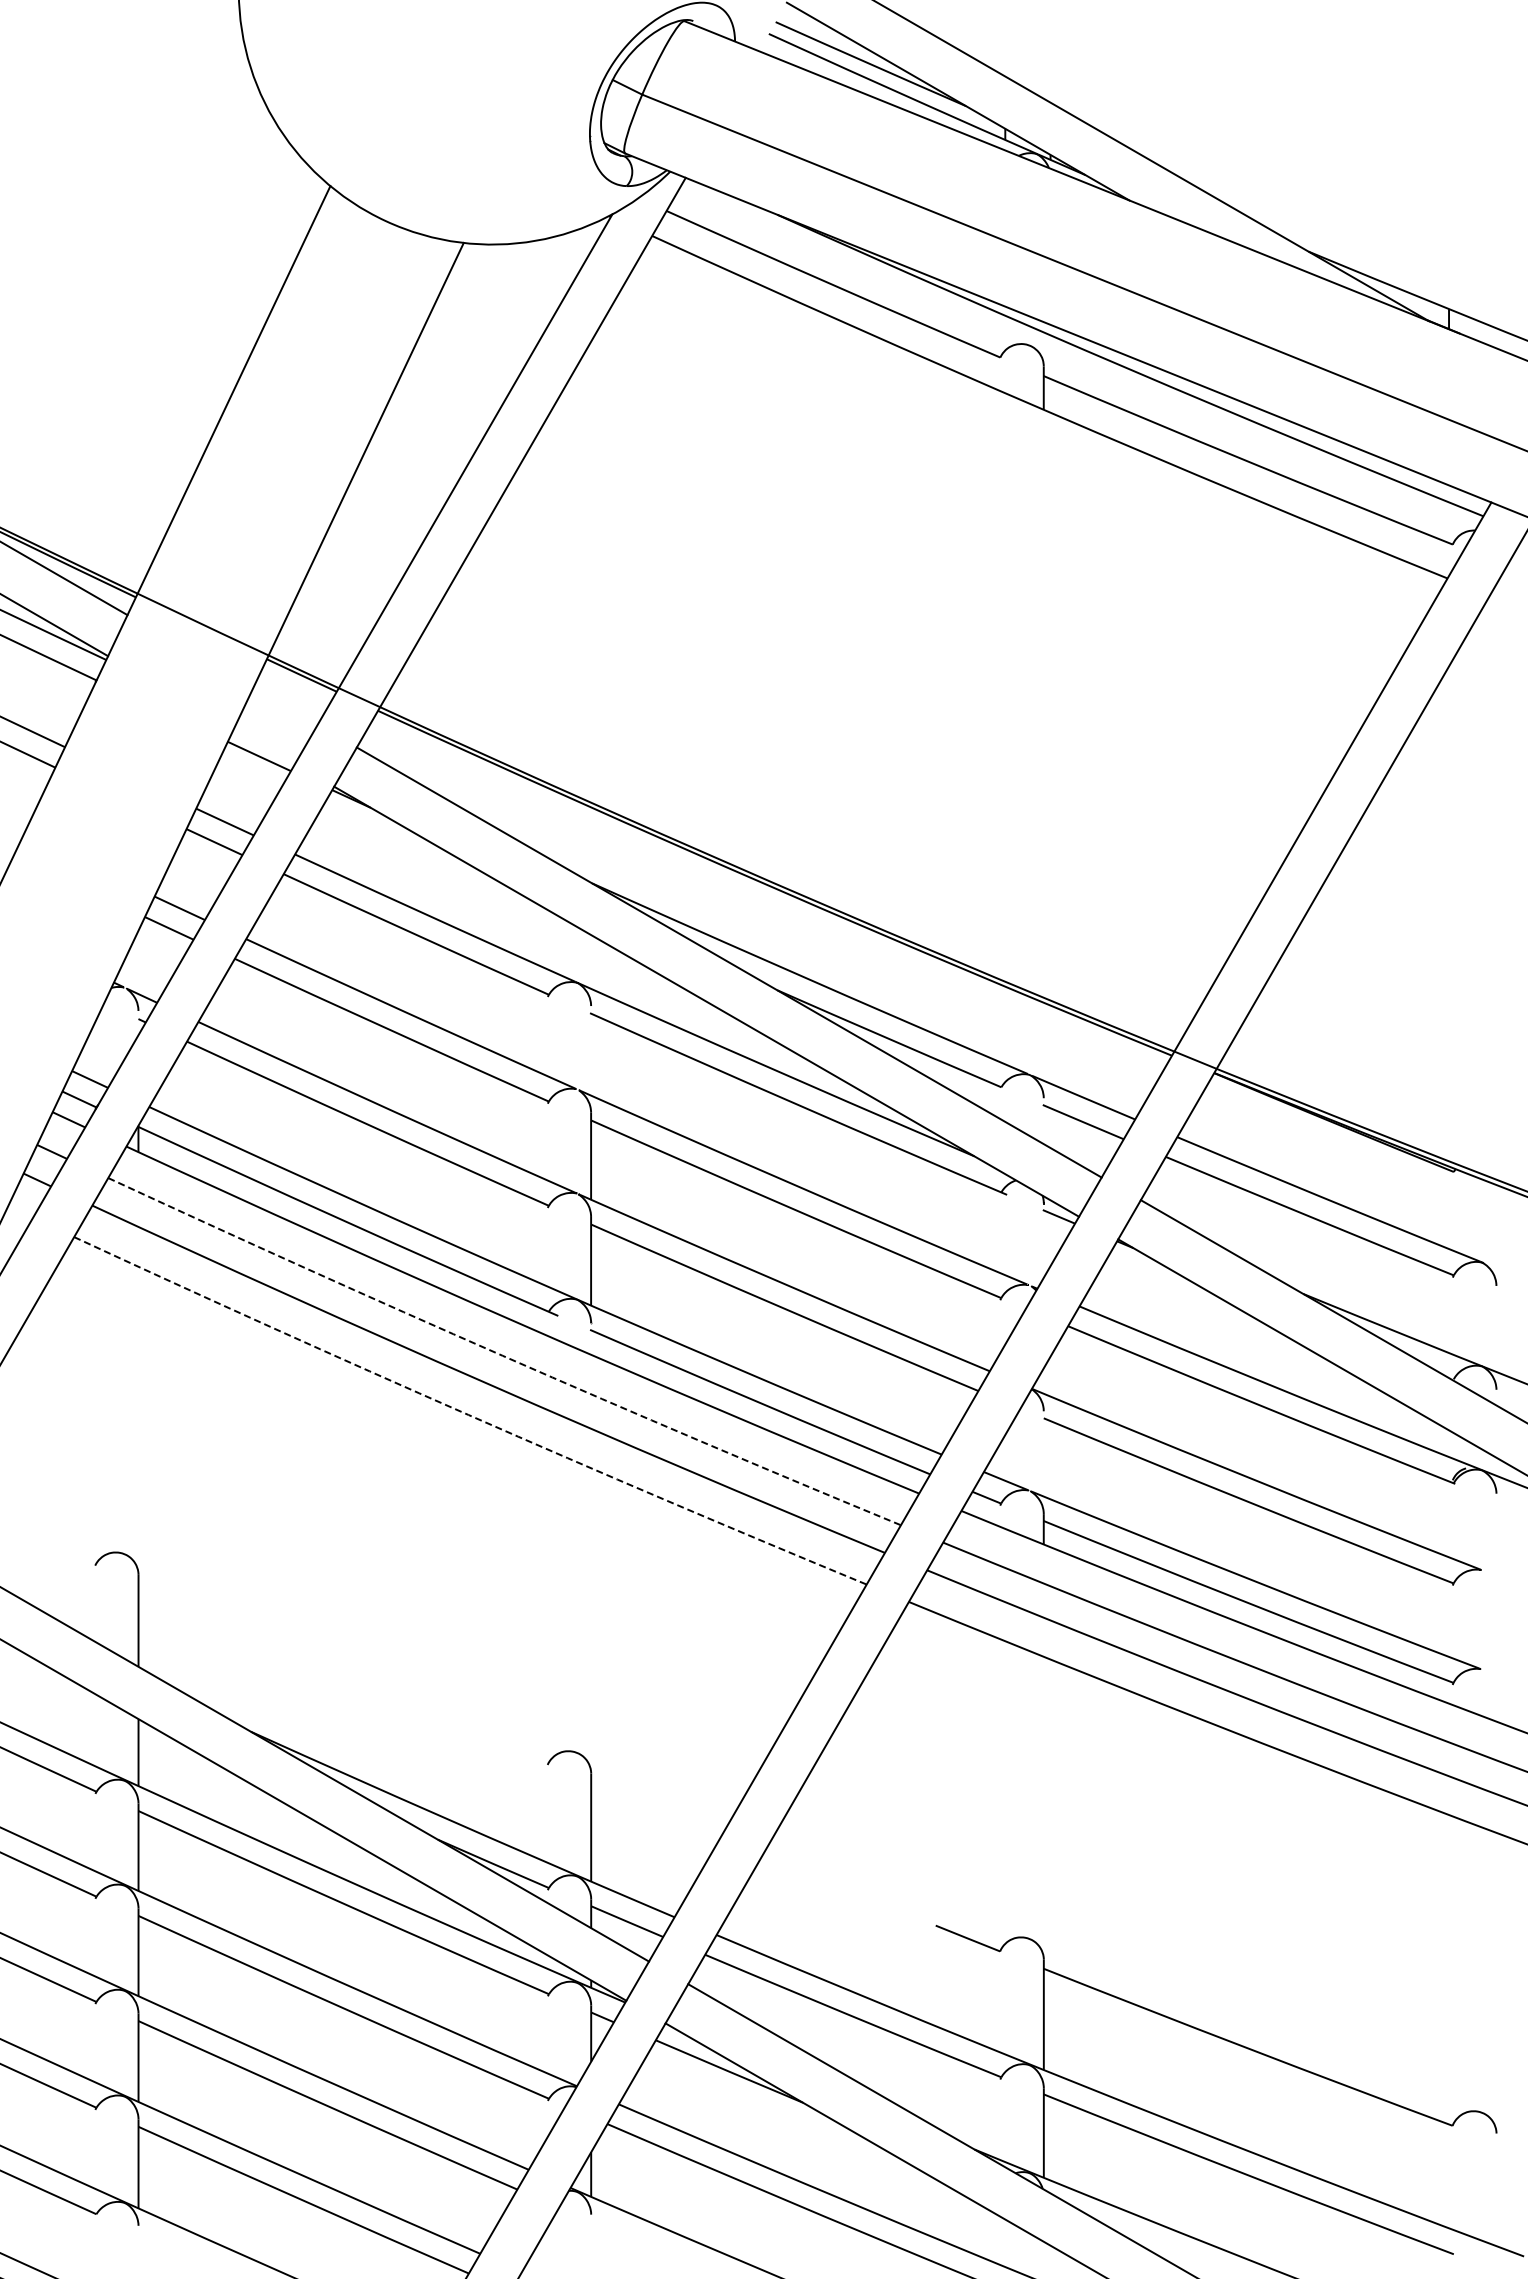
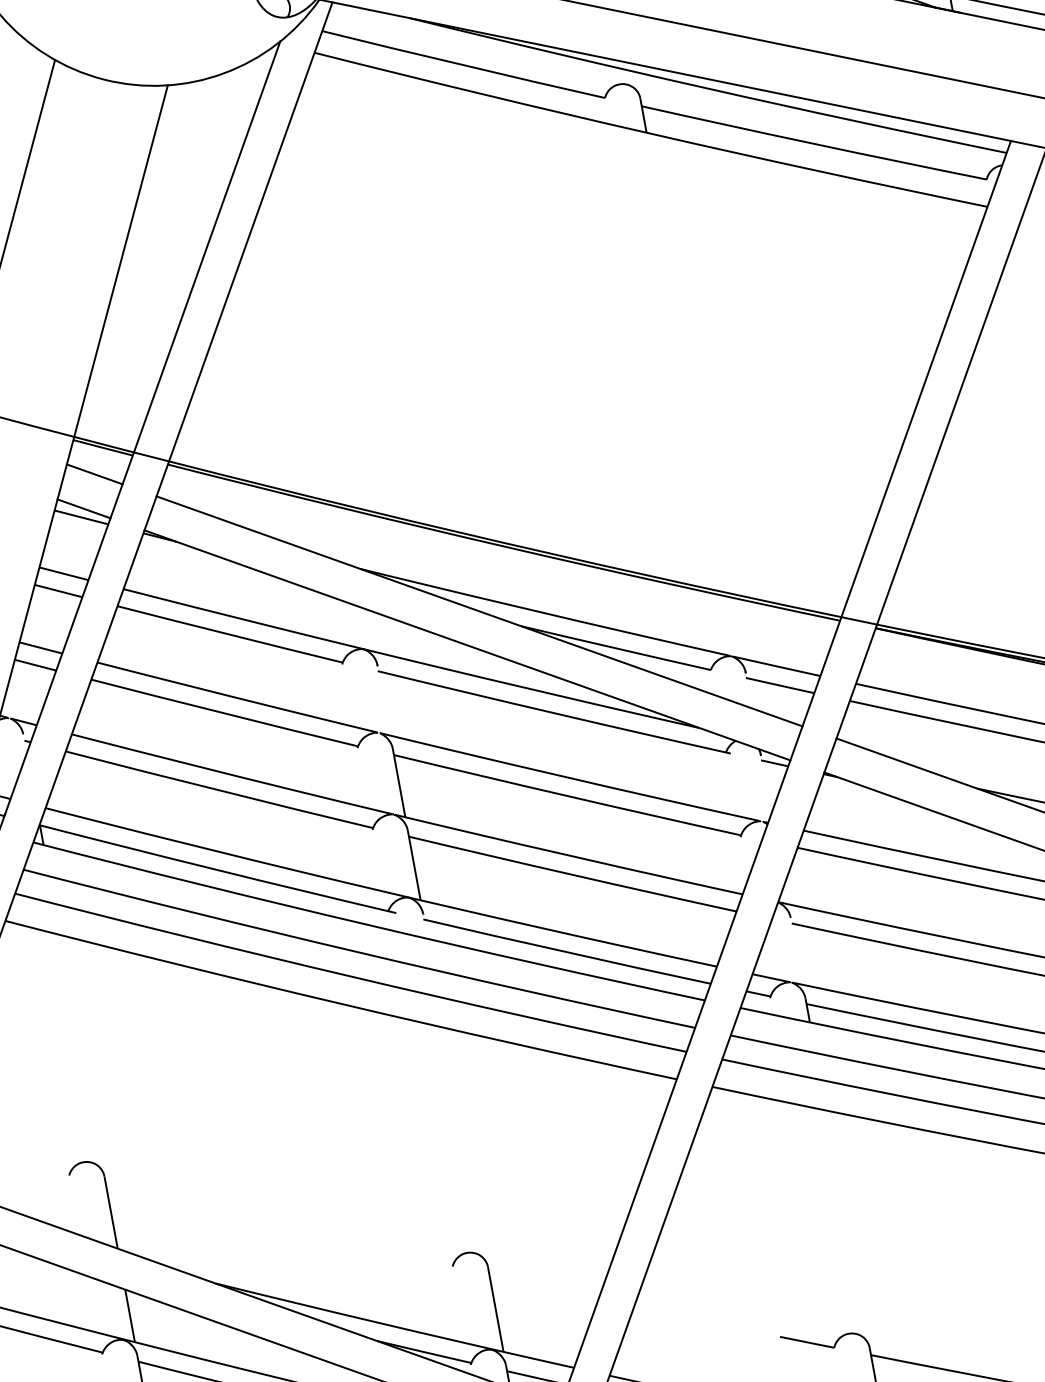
line: (285, 705) -> (94, 473), added
line: (264, 746) -> (84, 508), added
arc: (502, 1355) -> (358, 952), dashed -> solid
arc: (468, 1415) -> (340, 1004), dashed -> solid

